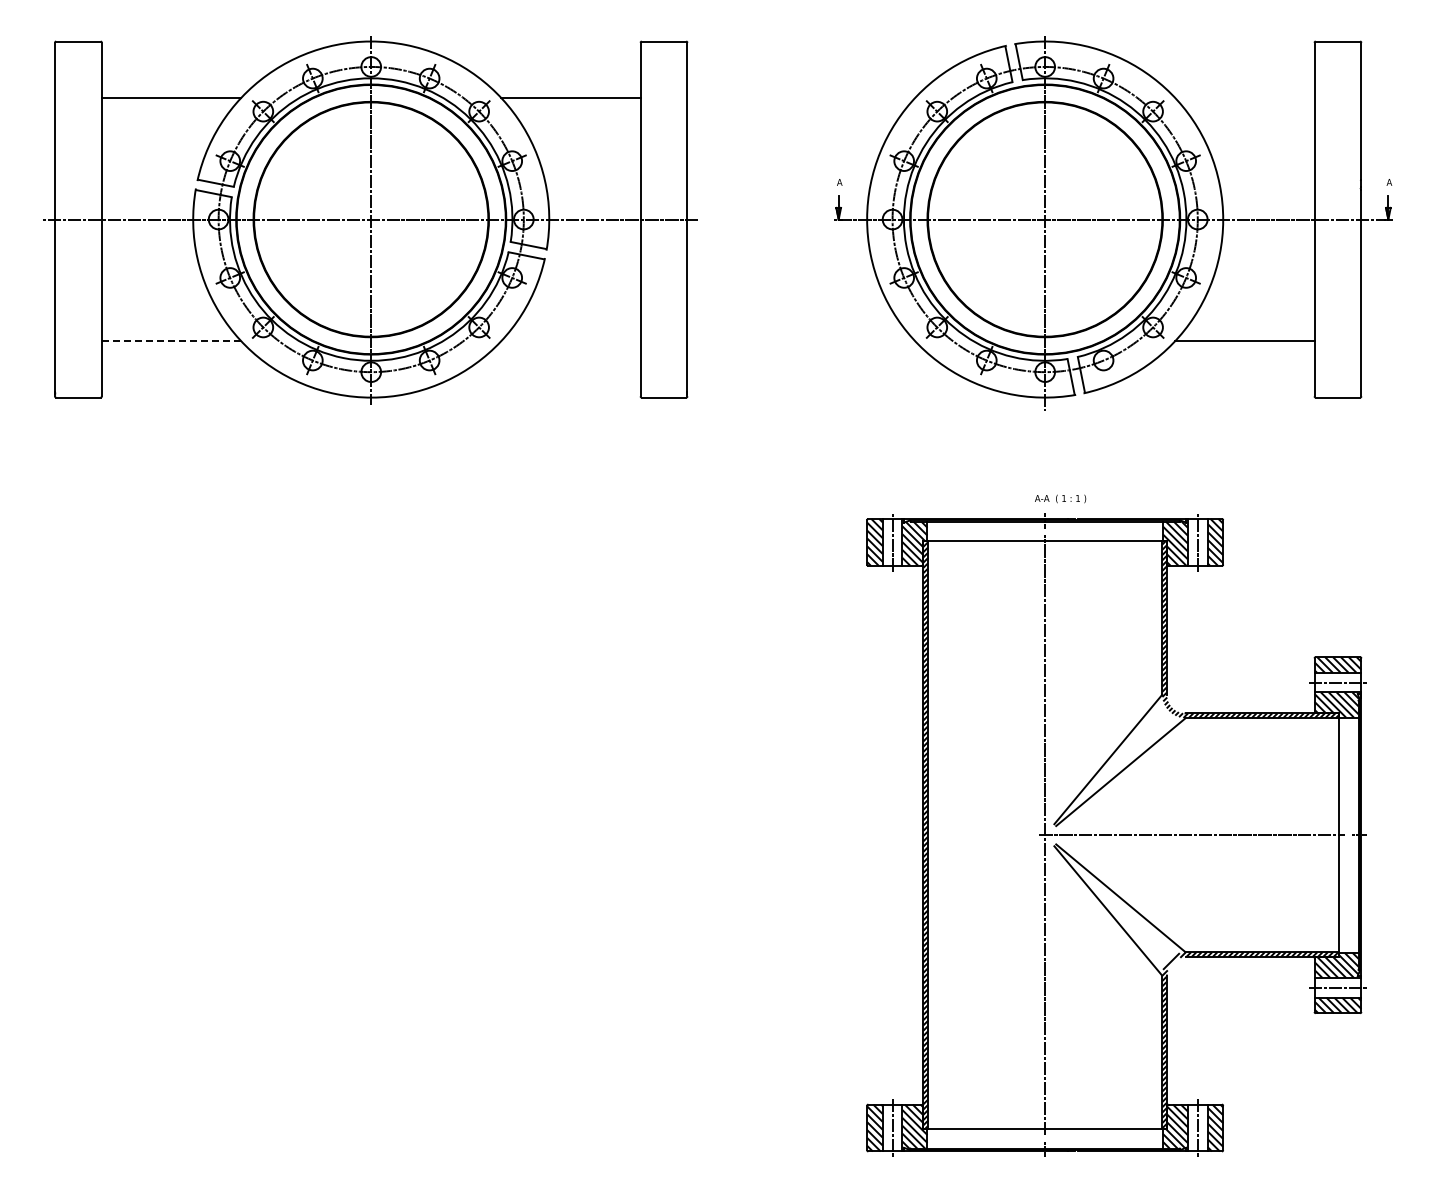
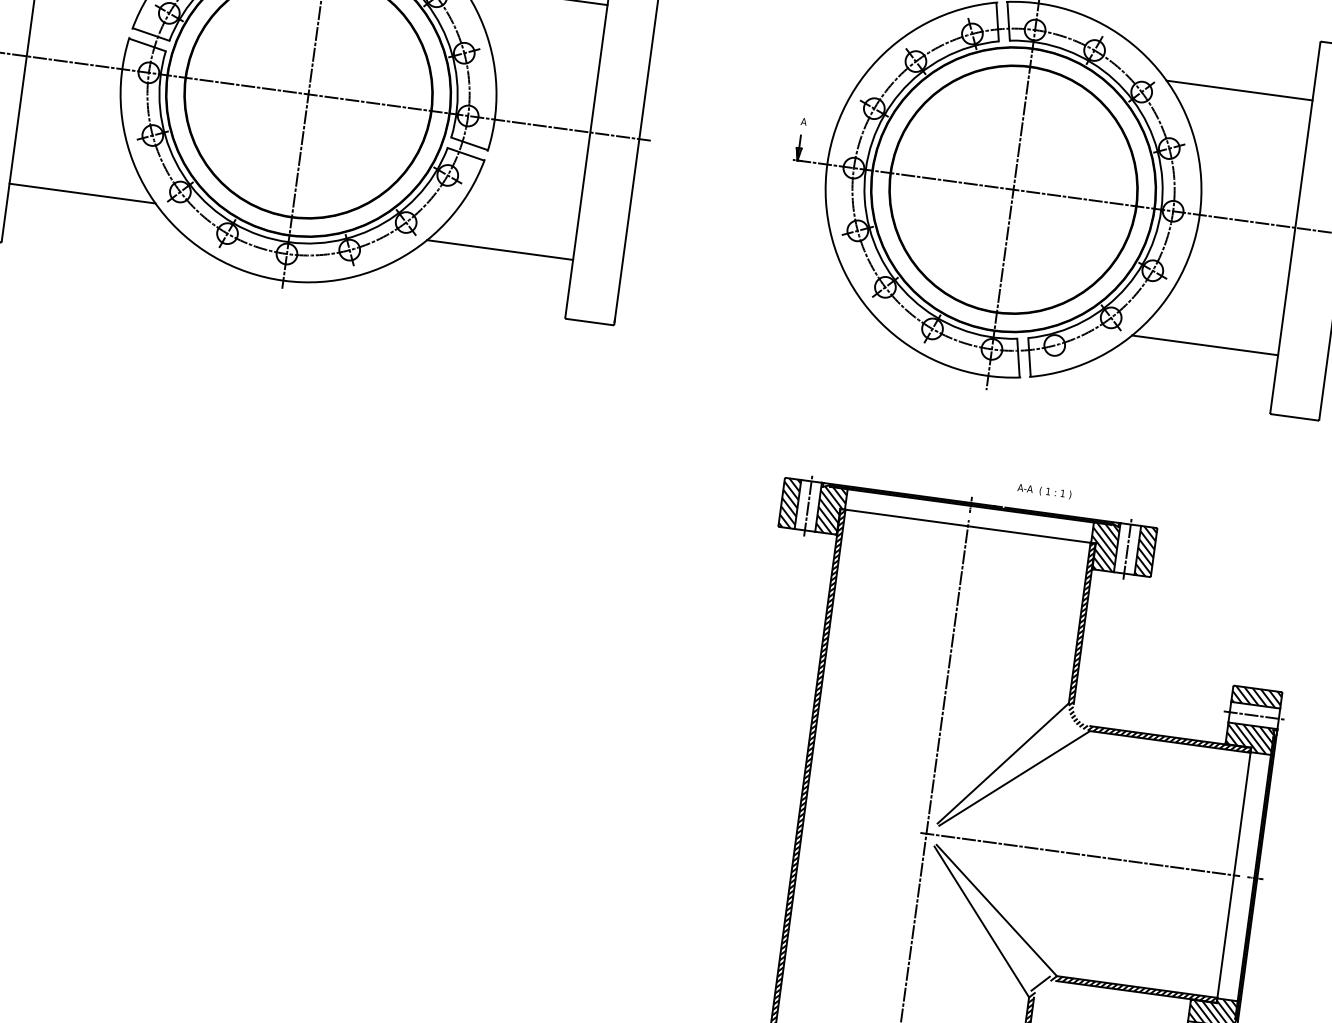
line: (1244, 97) -> (1239, 90), added
line: (171, 341) -> (82, 193), dashed -> solid
line: (570, 341) -> (499, 250), added
text: (1060, 498) -> (1044, 491), moved

